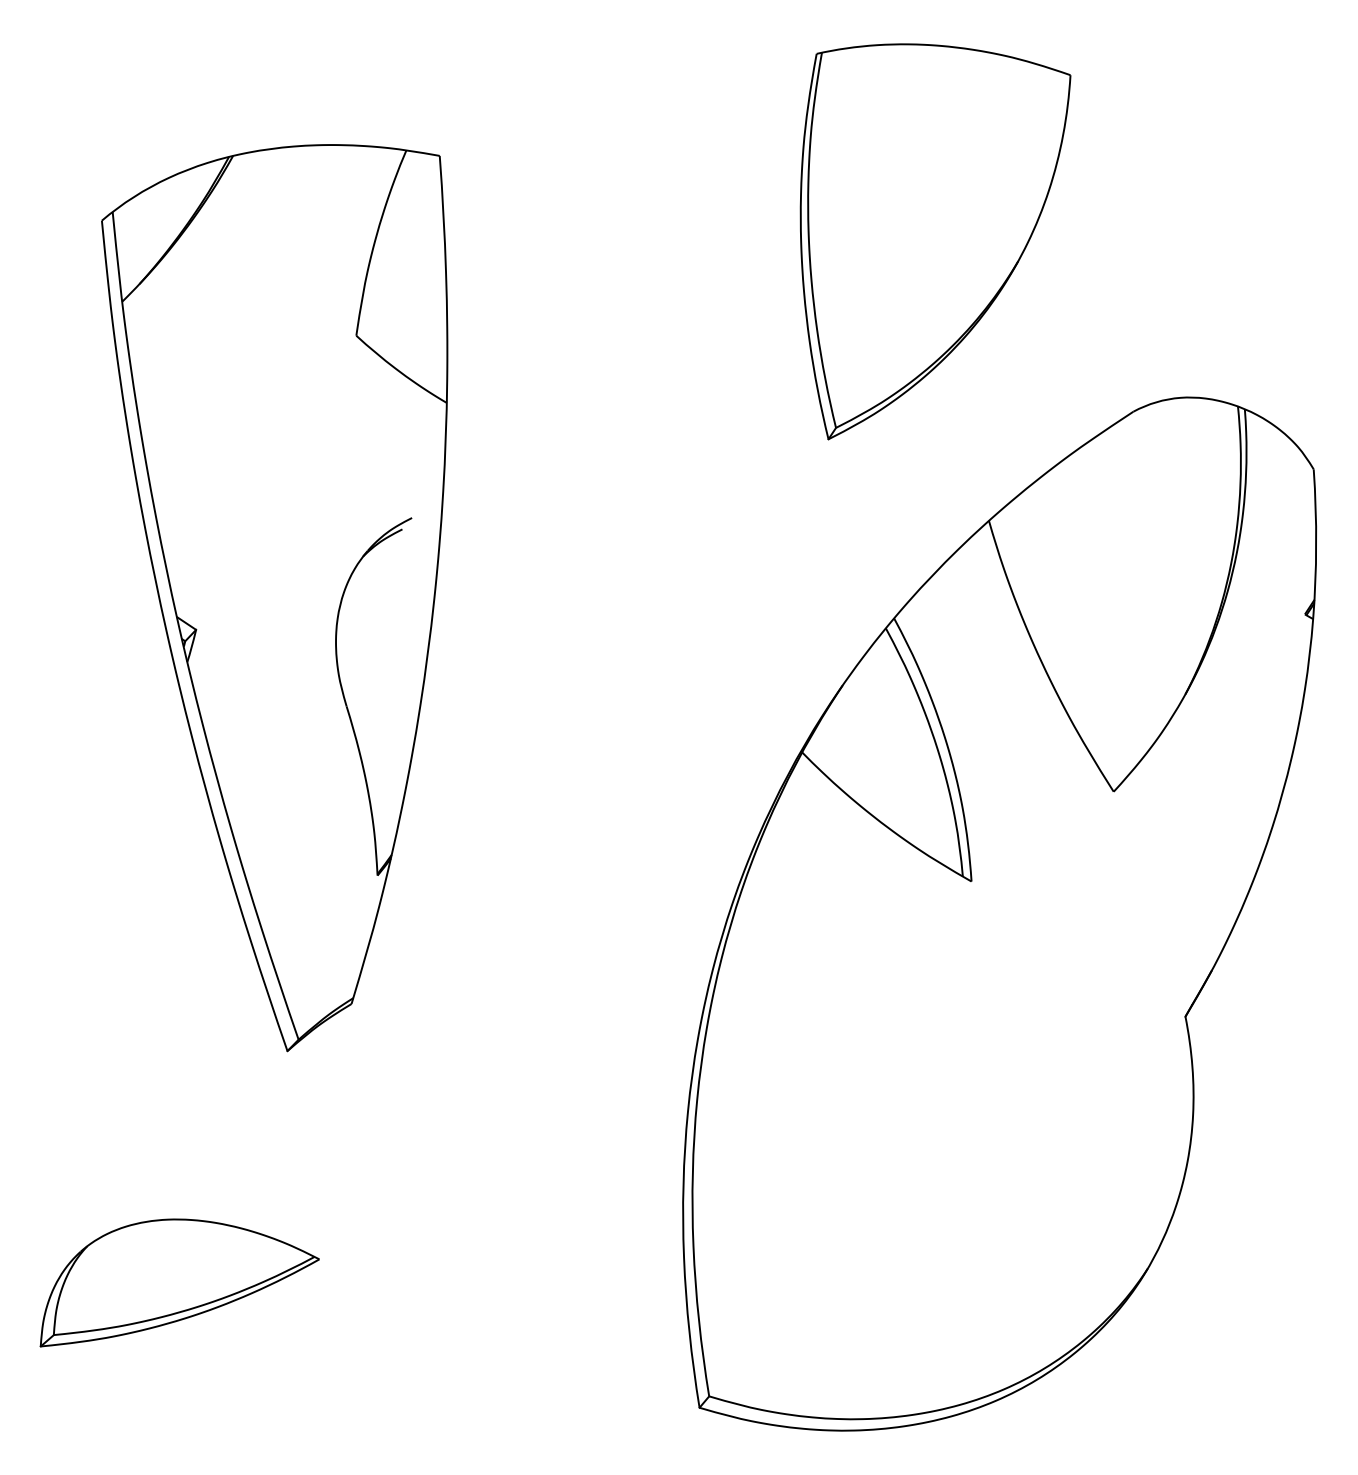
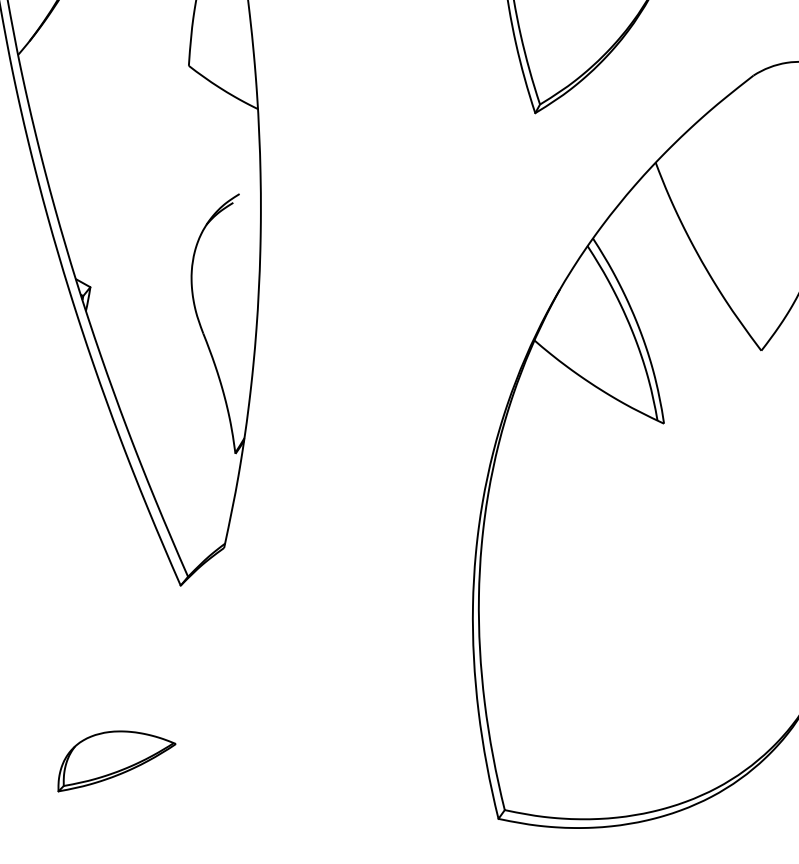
part: (179, 1282) -> (116, 758), size x0.6

